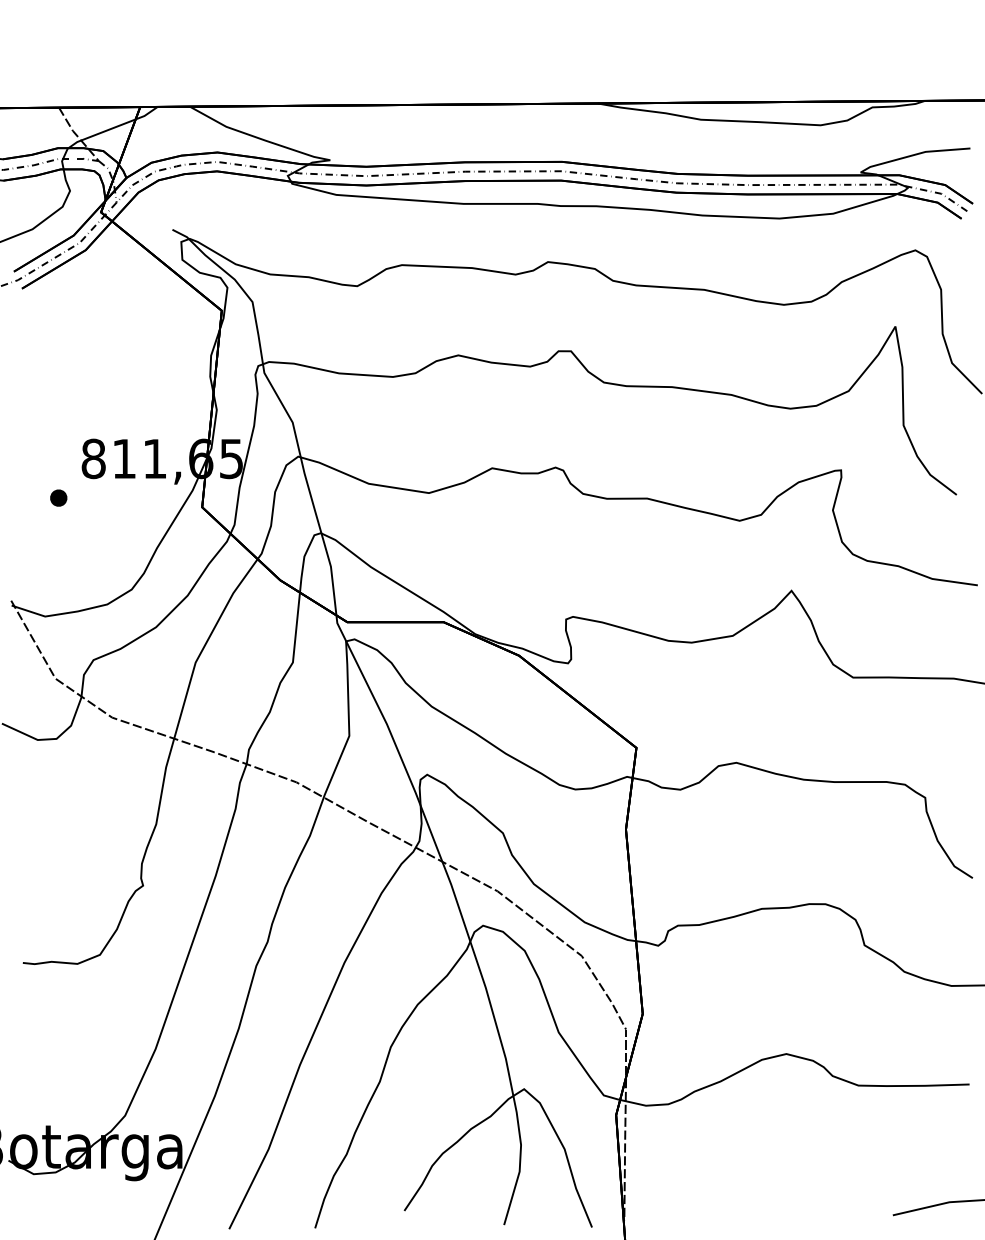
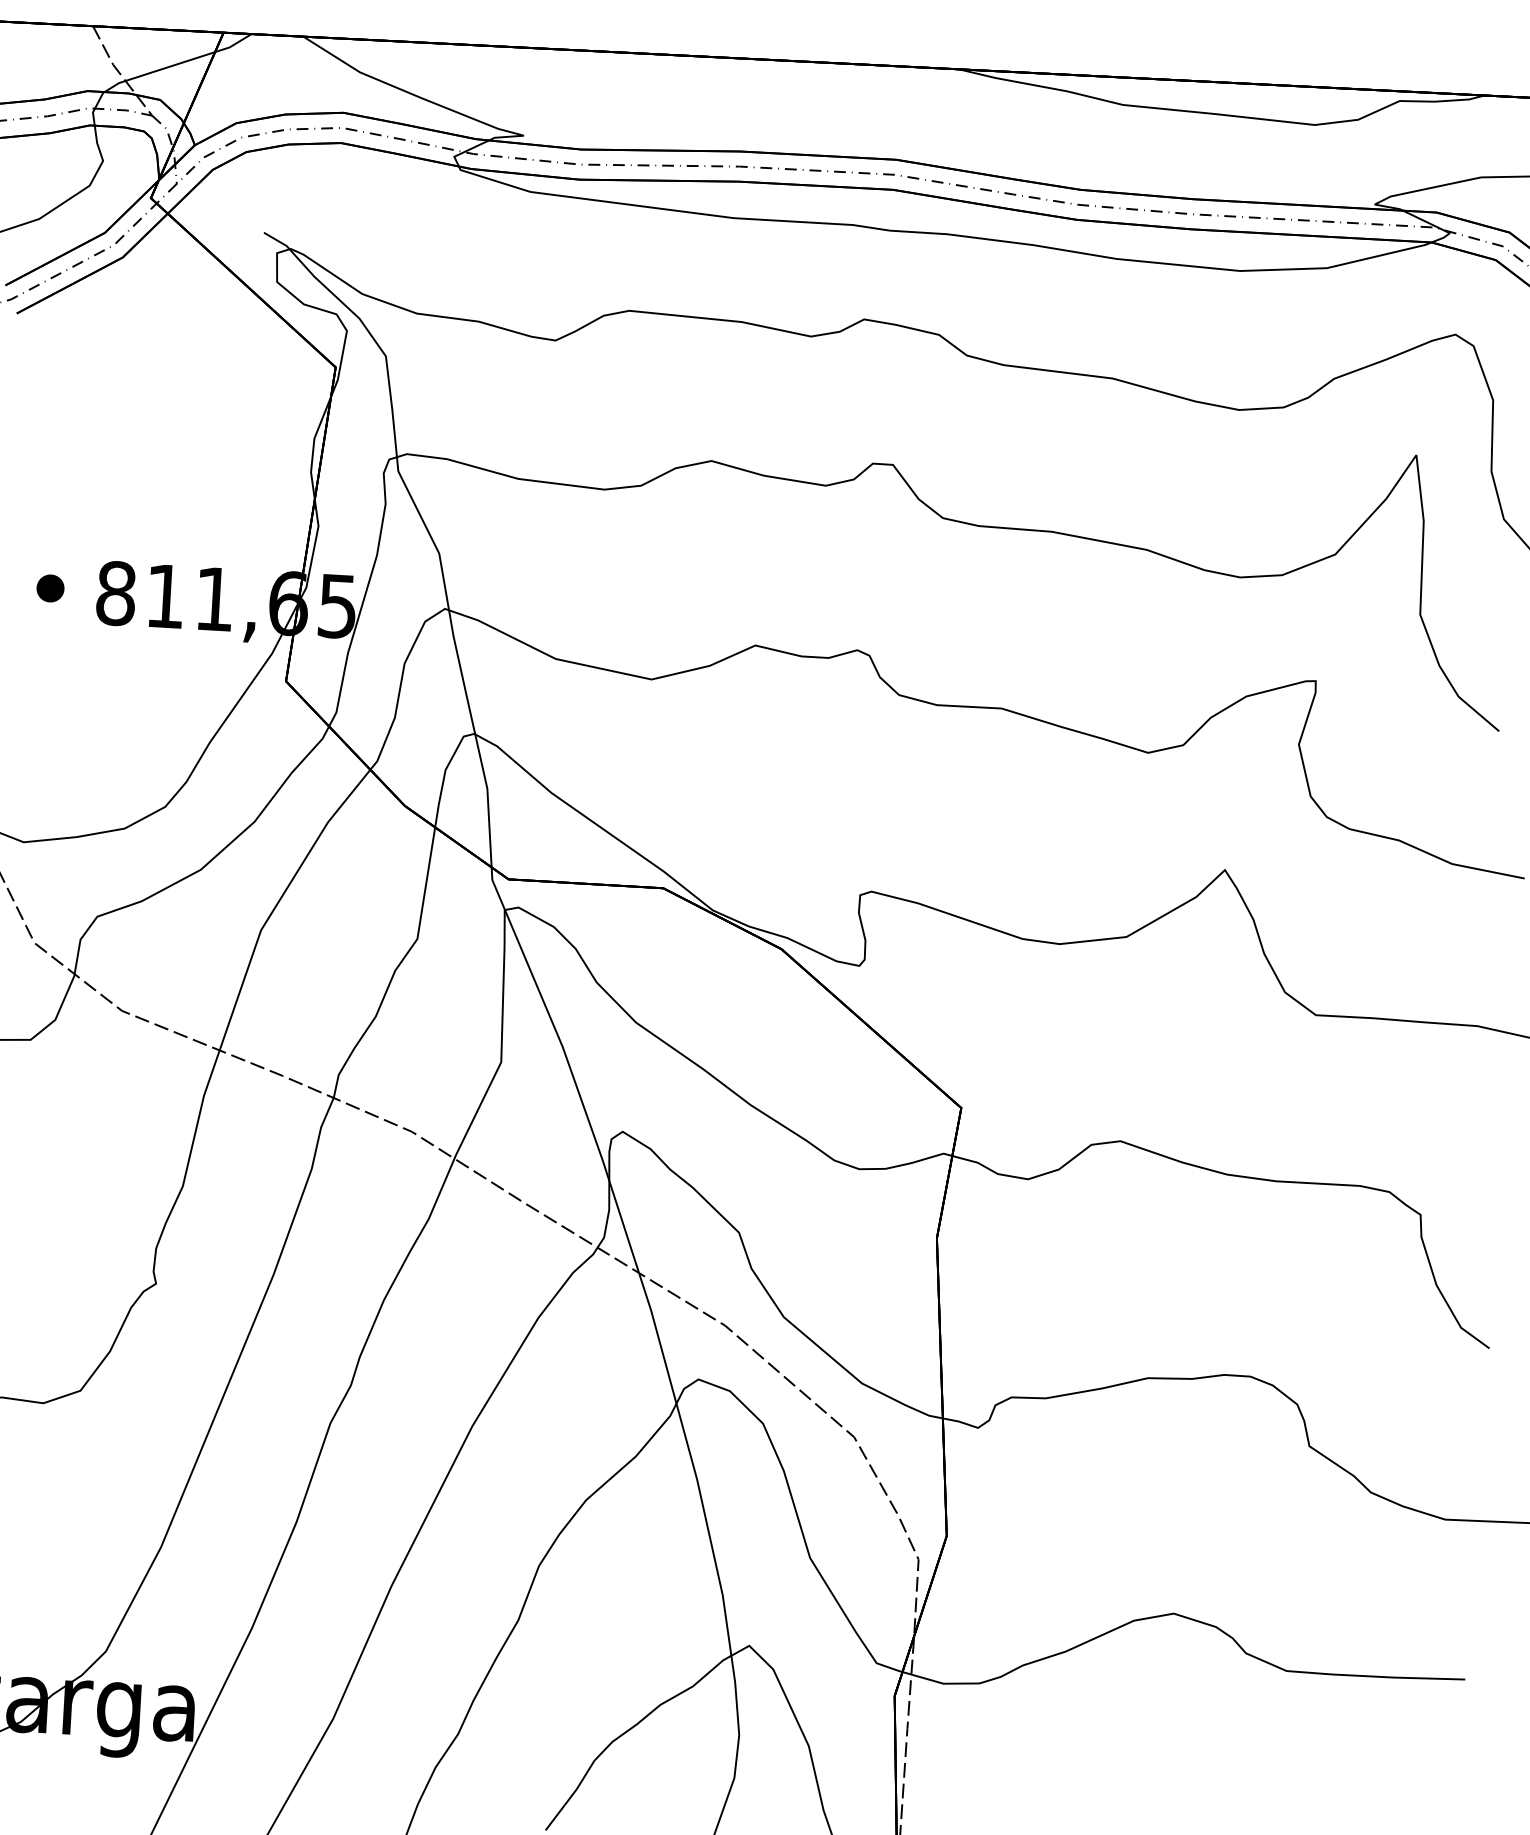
part: (58, 497) -> (50, 587), moved

